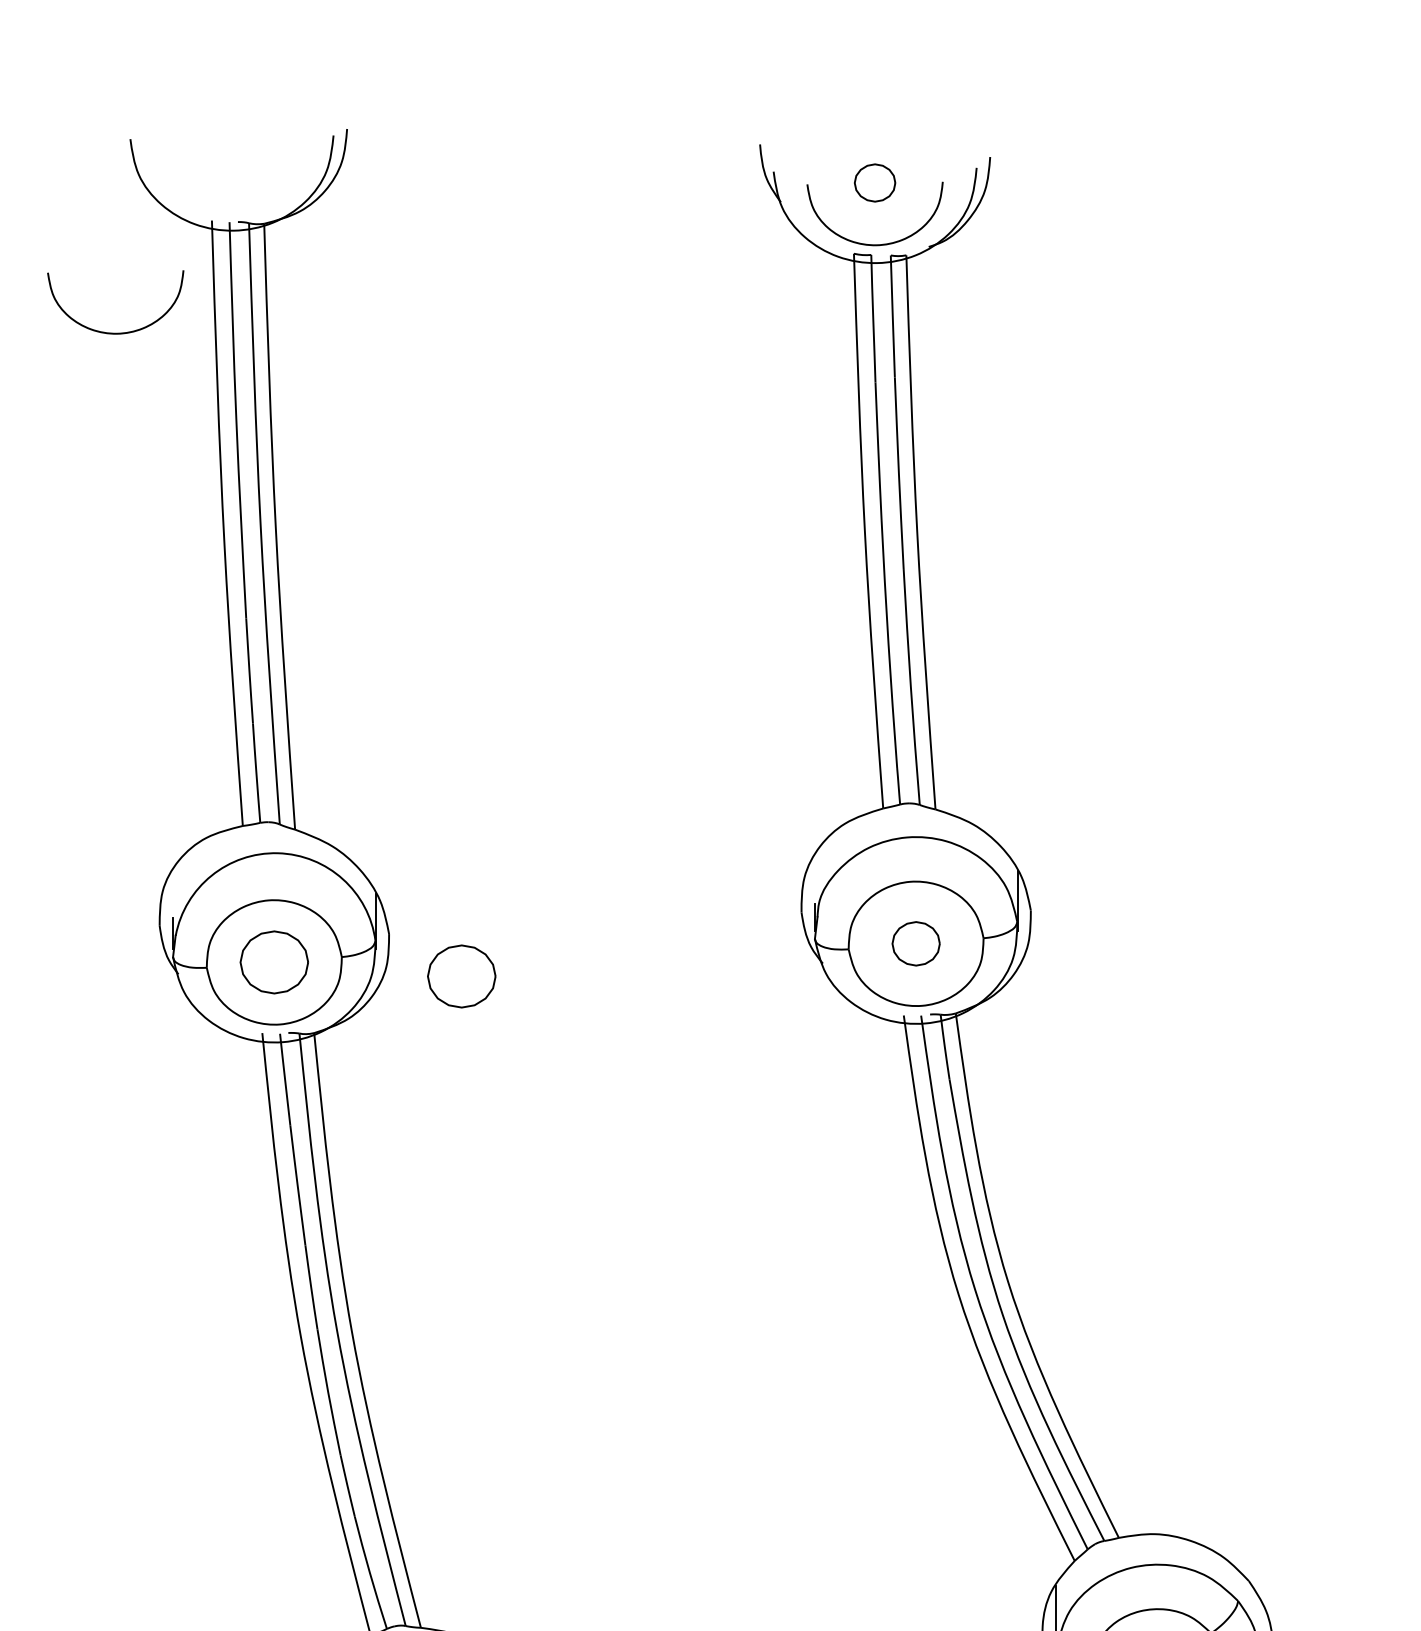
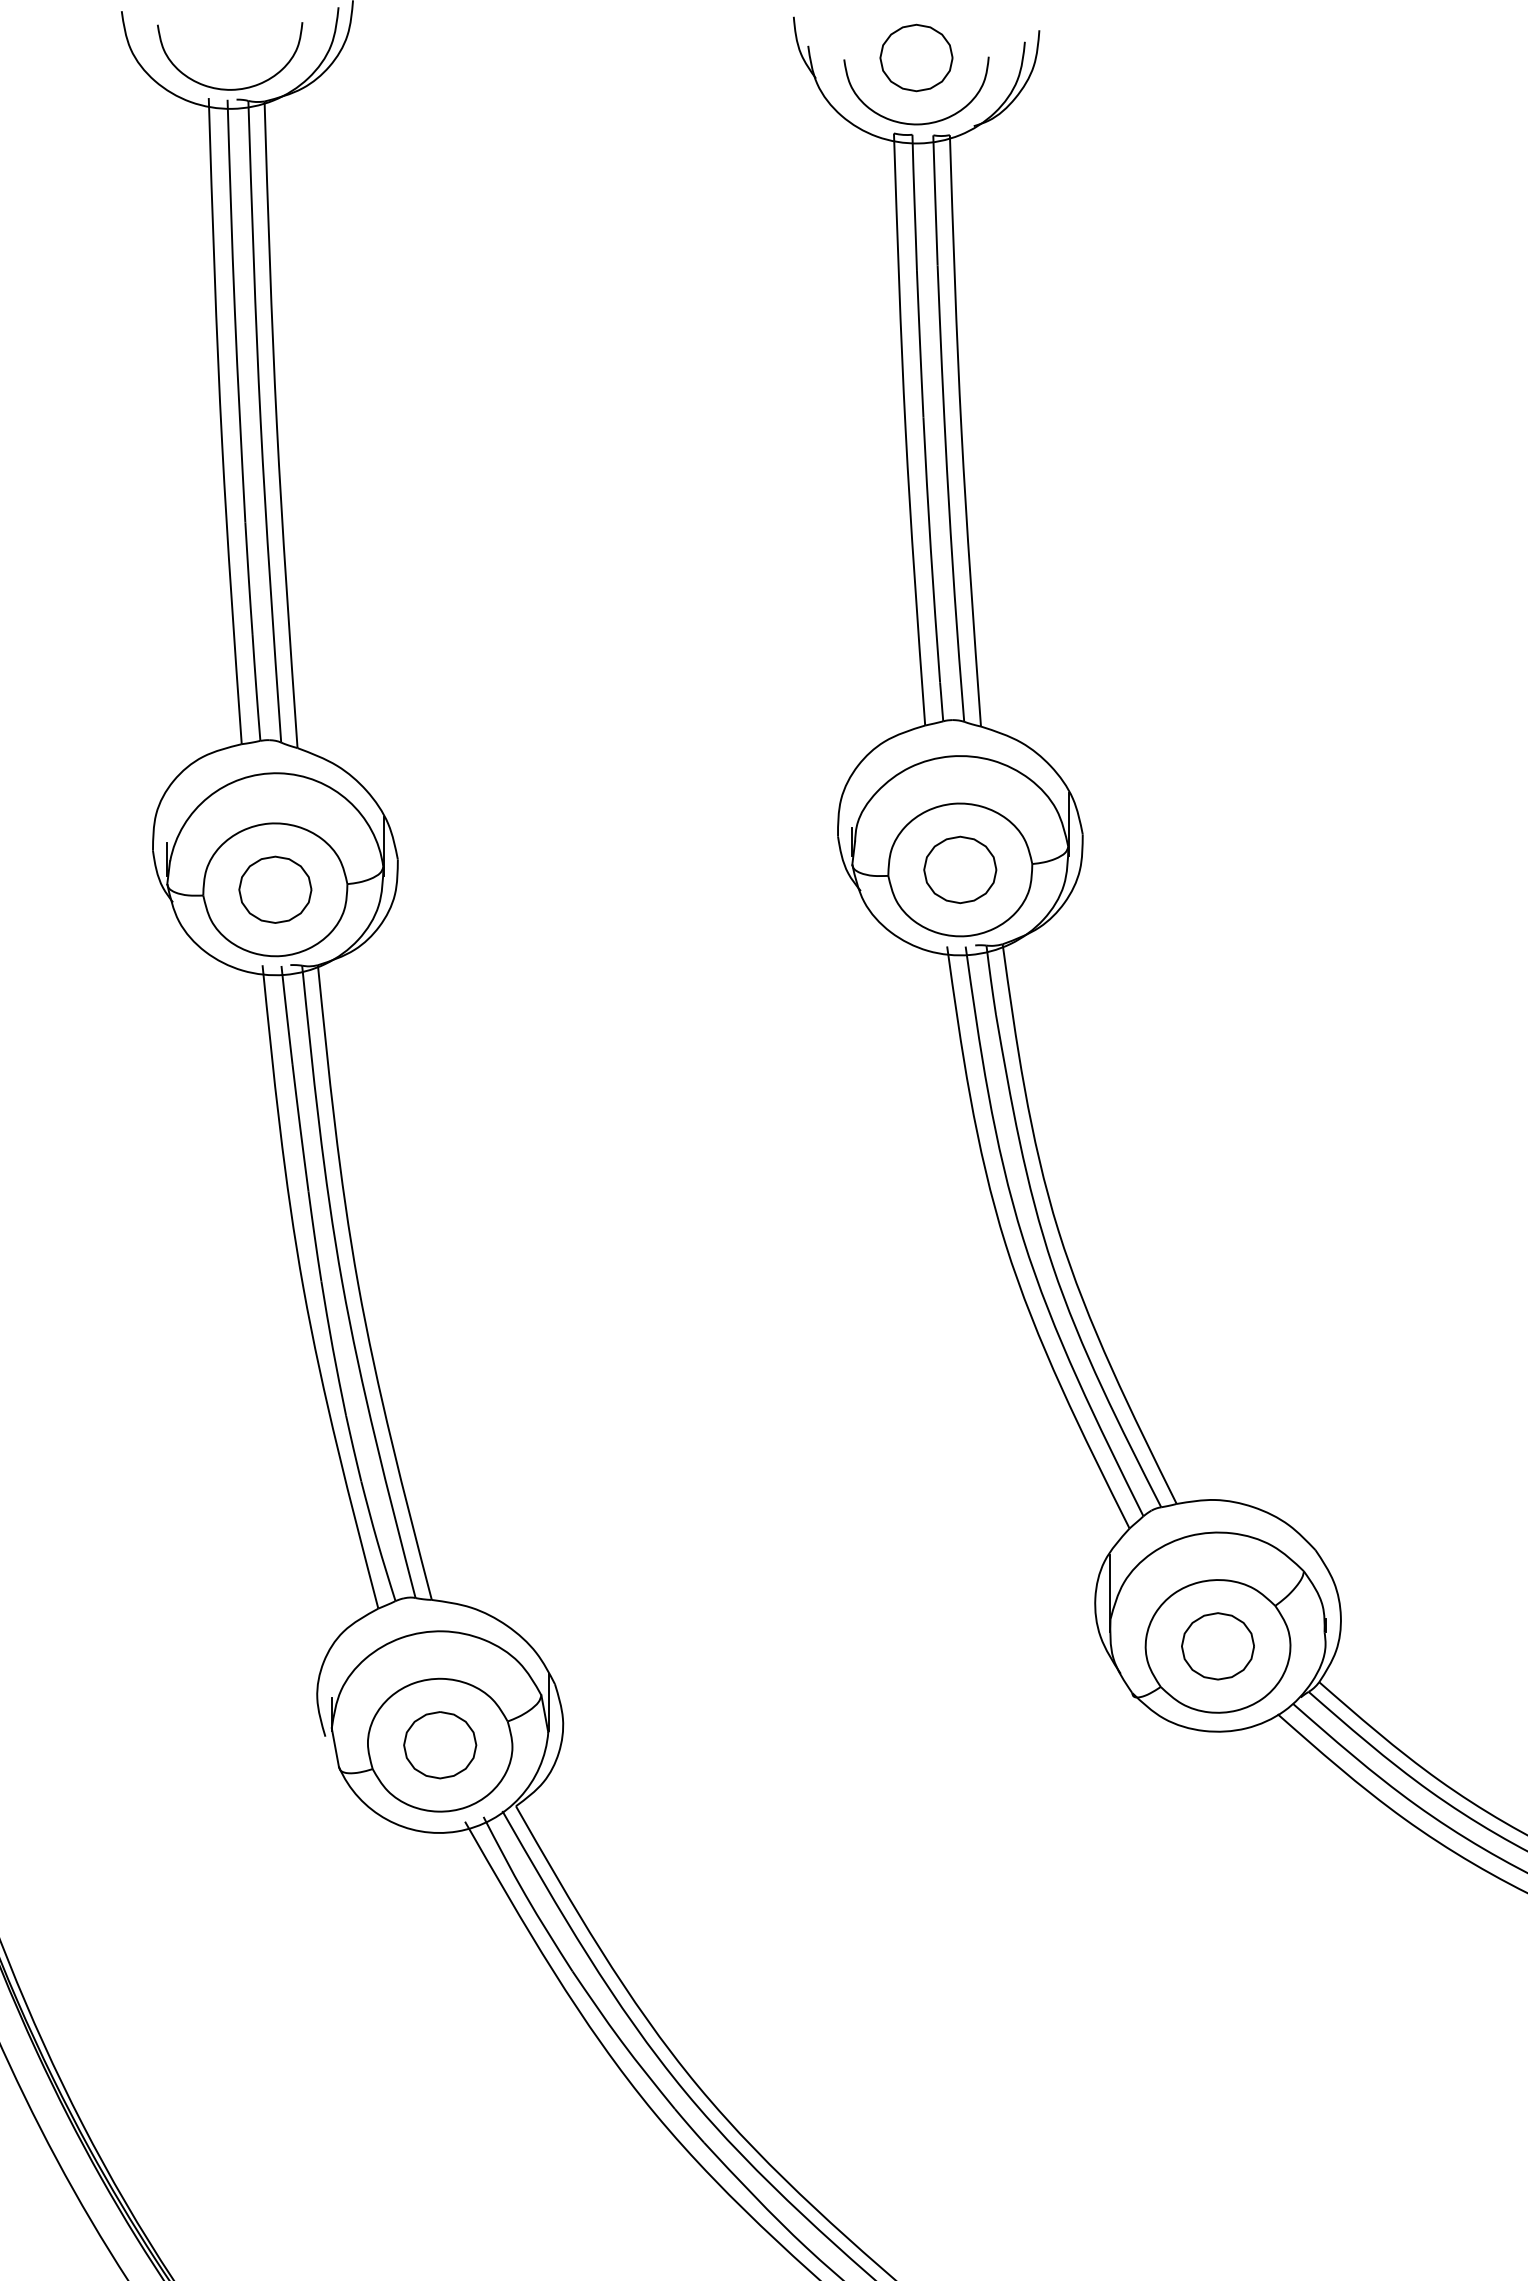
part: (875, 182) -> (916, 57), size x1.67
curve: (118, 332) -> (233, 88), moved
part: (916, 943) -> (960, 869), size x1.43
part: (461, 976) -> (475, 904), removed

